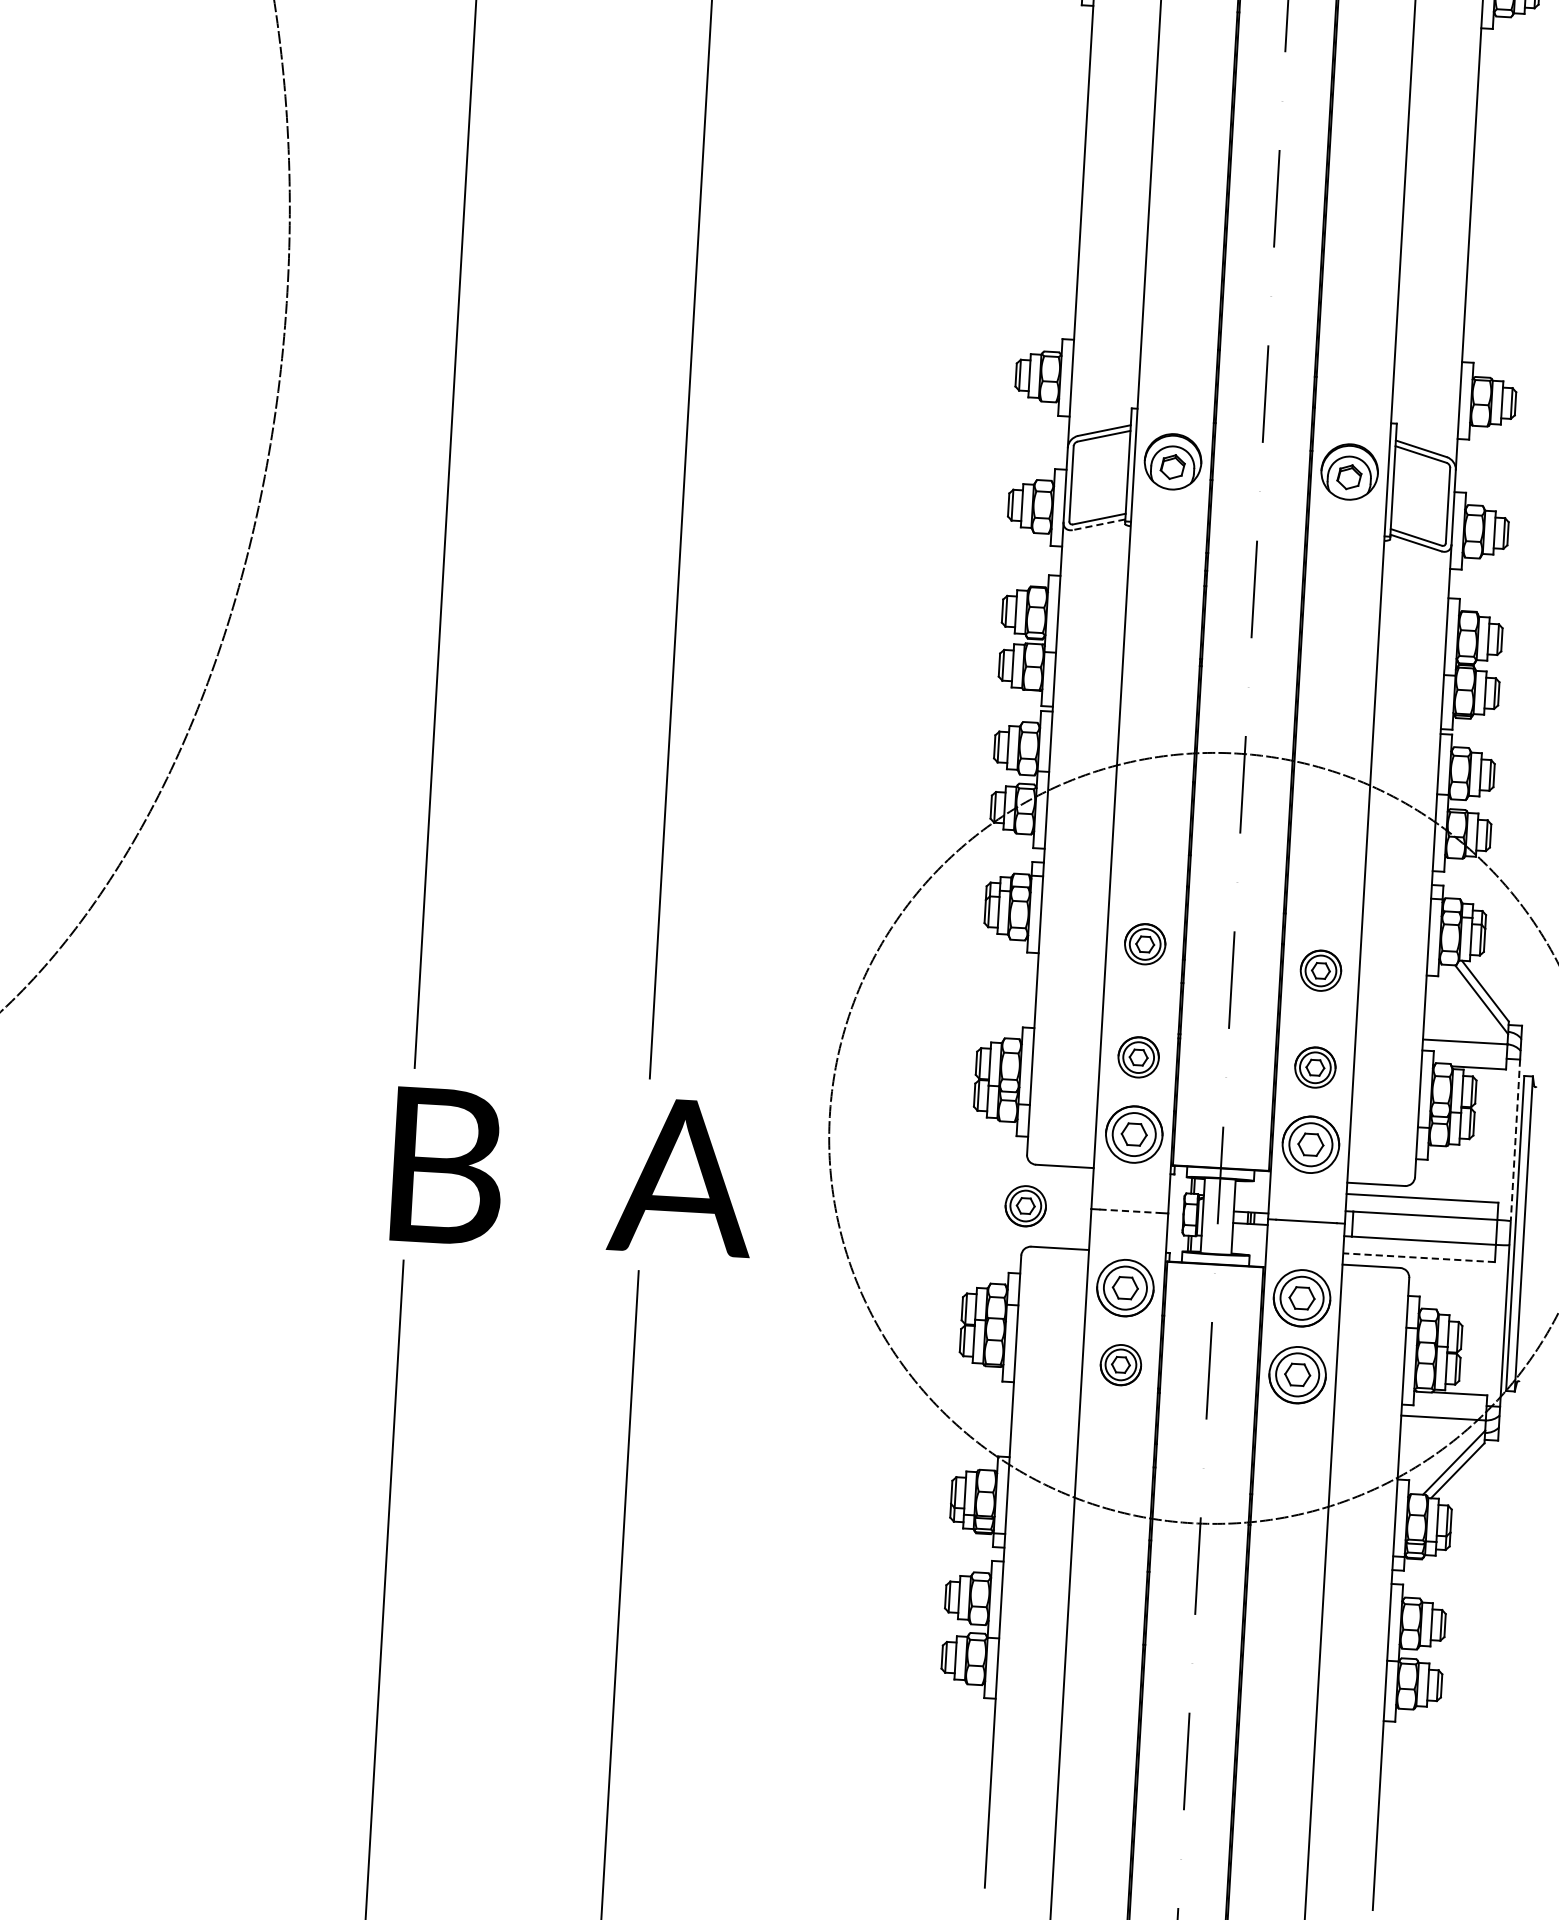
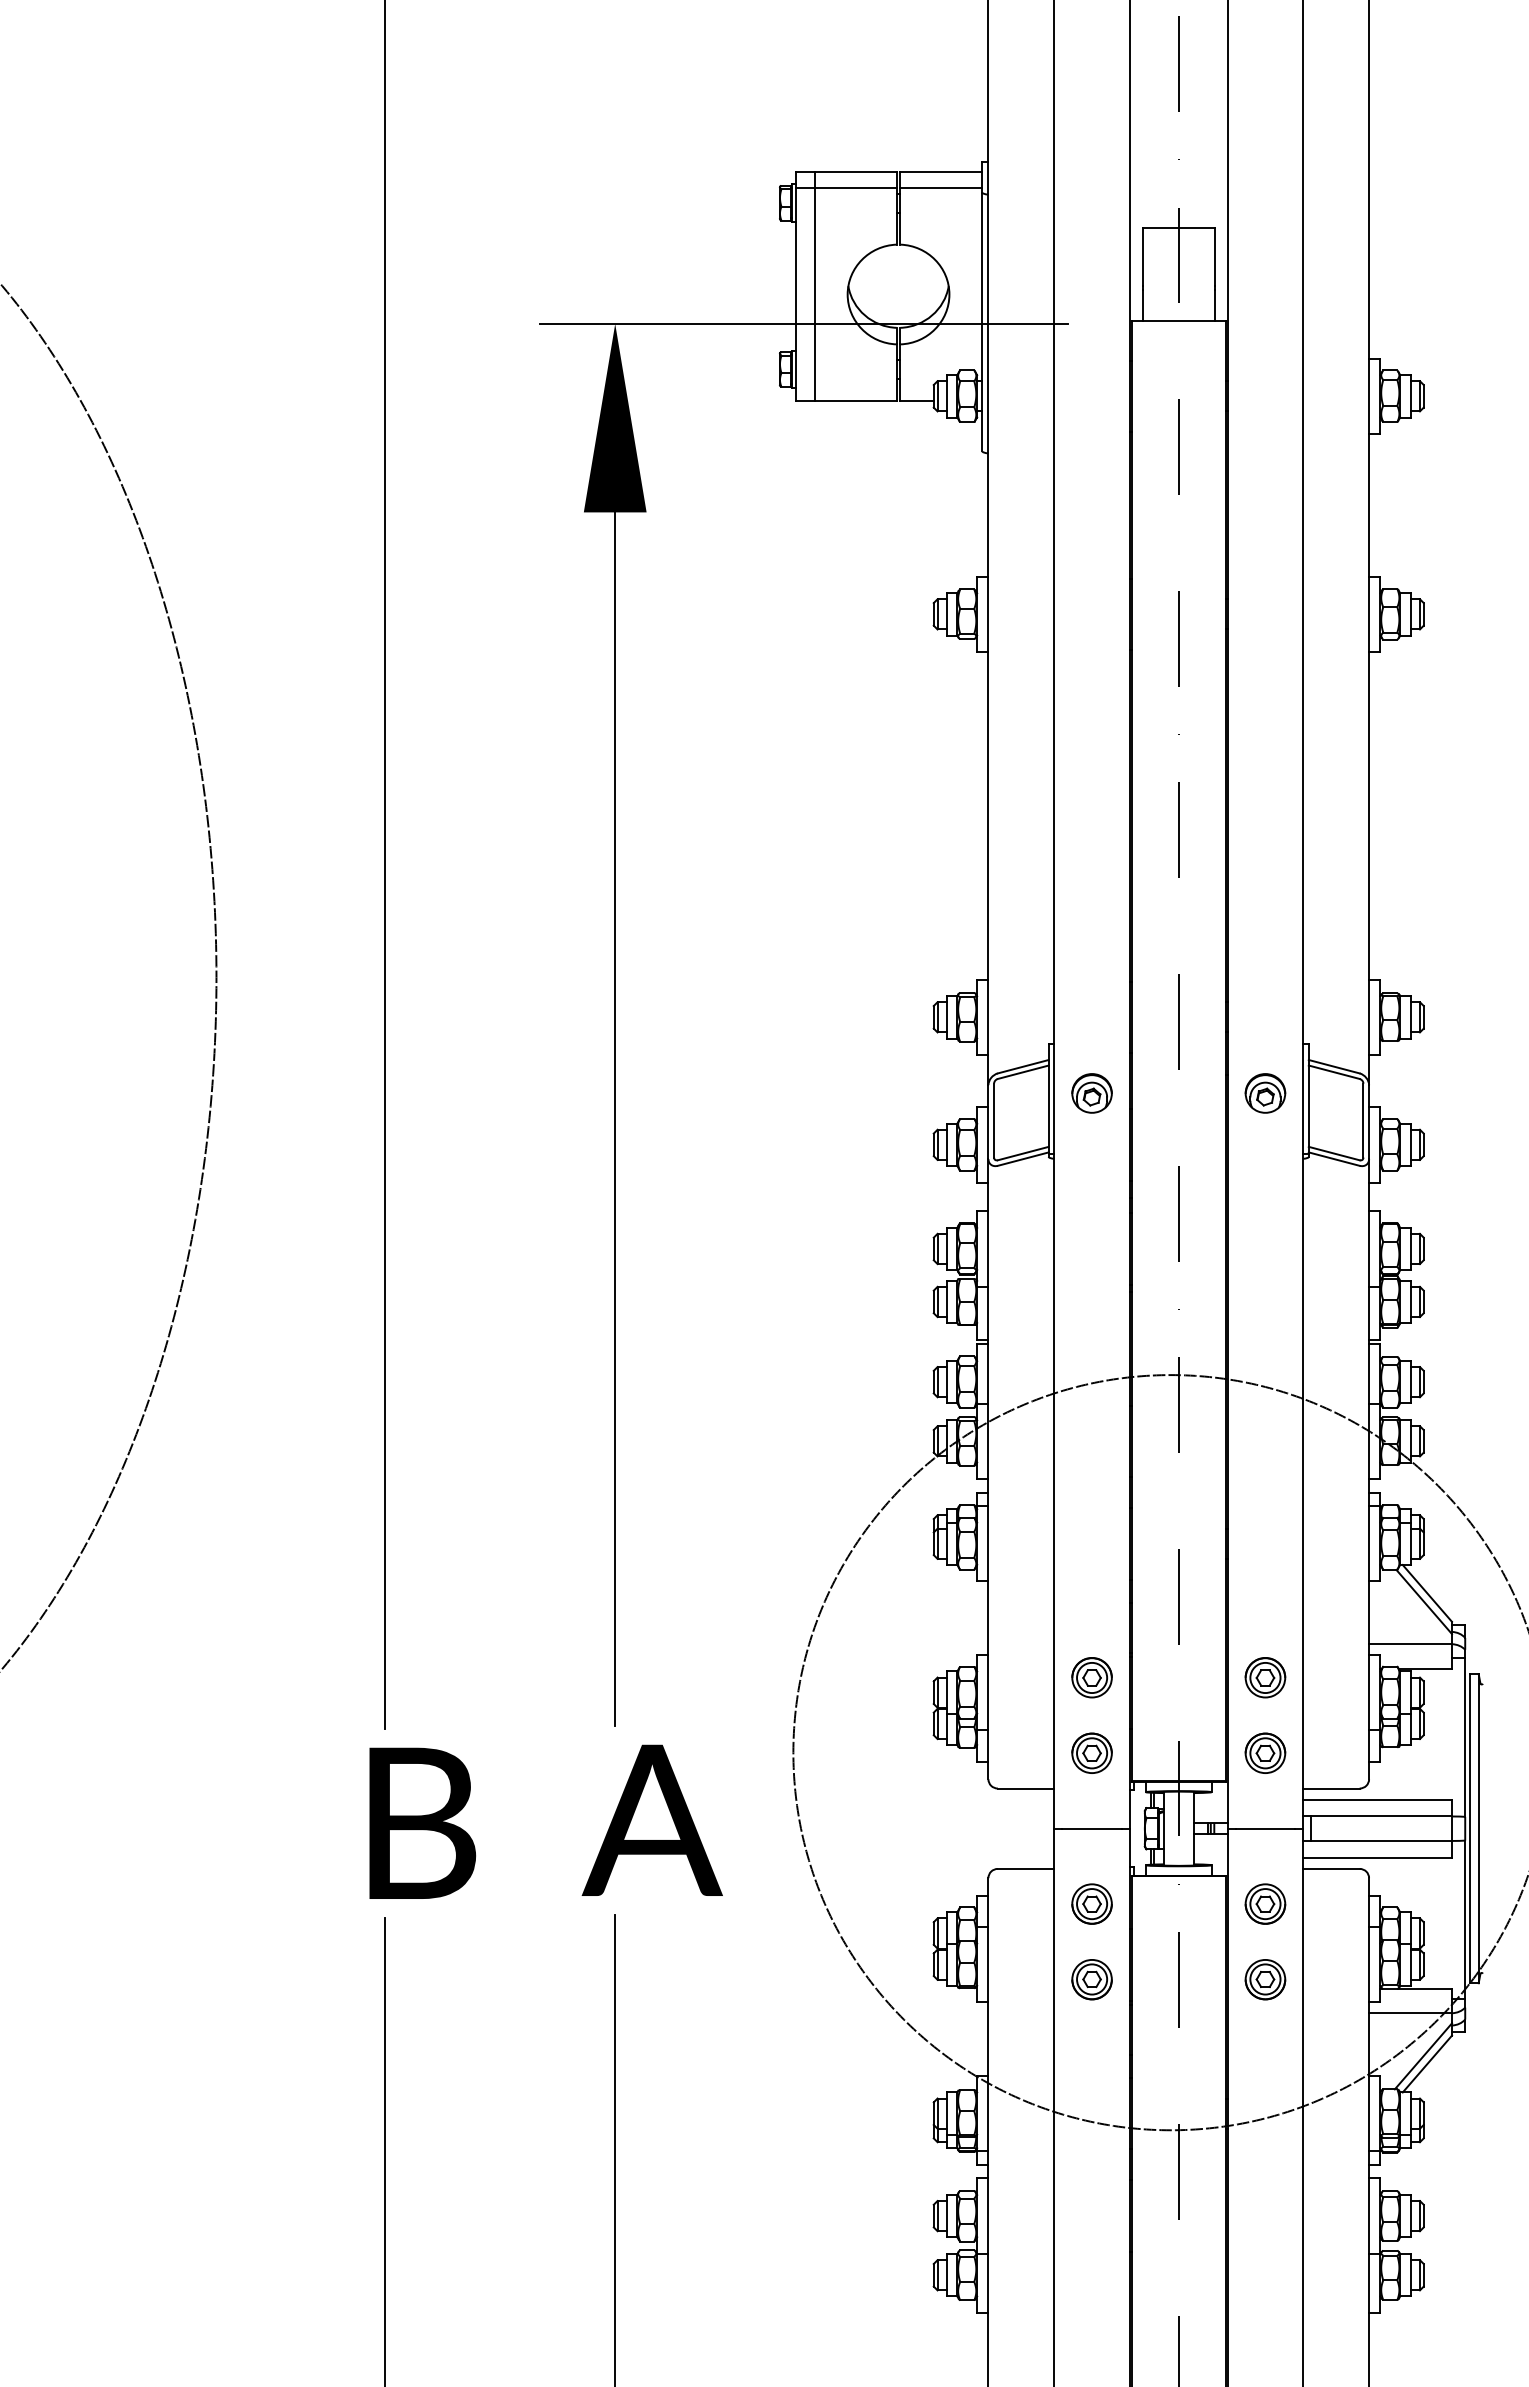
part: (1172, 461) -> (1091, 1093), size x0.71
part: (1349, 472) -> (1265, 1093), size x0.71
line: (1098, 525) -> (1022, 1159), dashed -> solid
part: (1144, 943) -> (1091, 1566), removed
part: (1321, 970) -> (1265, 1582), removed
part: (1133, 1133) -> (1091, 1752), size x0.71
line: (1515, 1141) -> (1465, 1738), dashed -> solid
part: (1311, 1143) -> (1265, 1752), size x0.71
part: (1025, 1206) -> (989, 1829), removed
line: (1130, 1211) -> (1092, 1828), dashed -> solid
line: (1419, 1257) -> (1377, 1857), dashed -> solid
part: (1124, 1287) -> (1091, 1903), size x0.71
part: (1302, 1297) -> (1265, 1903), size x0.71
part: (1297, 1375) -> (1265, 1979), size x0.71

